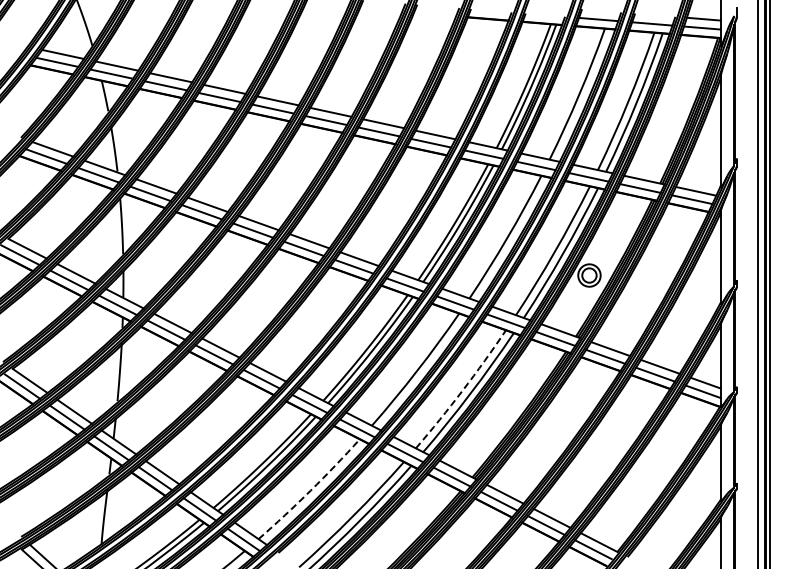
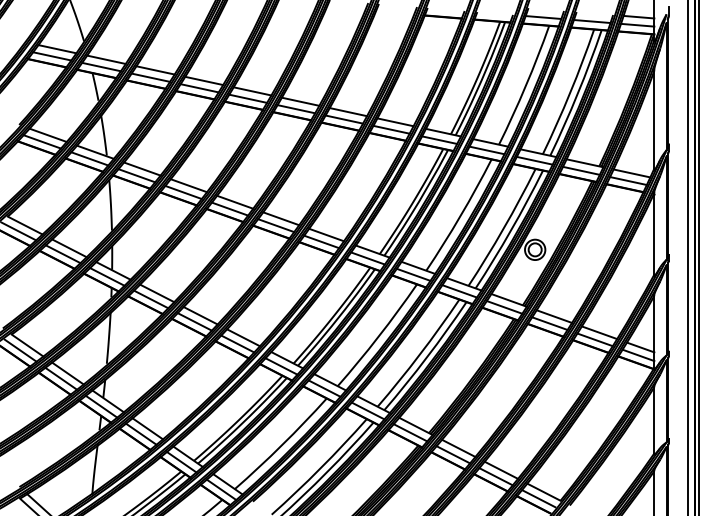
arc: (462, 390) -> (419, 354), dashed -> solid
arc: (310, 490) -> (281, 444), dashed -> solid

